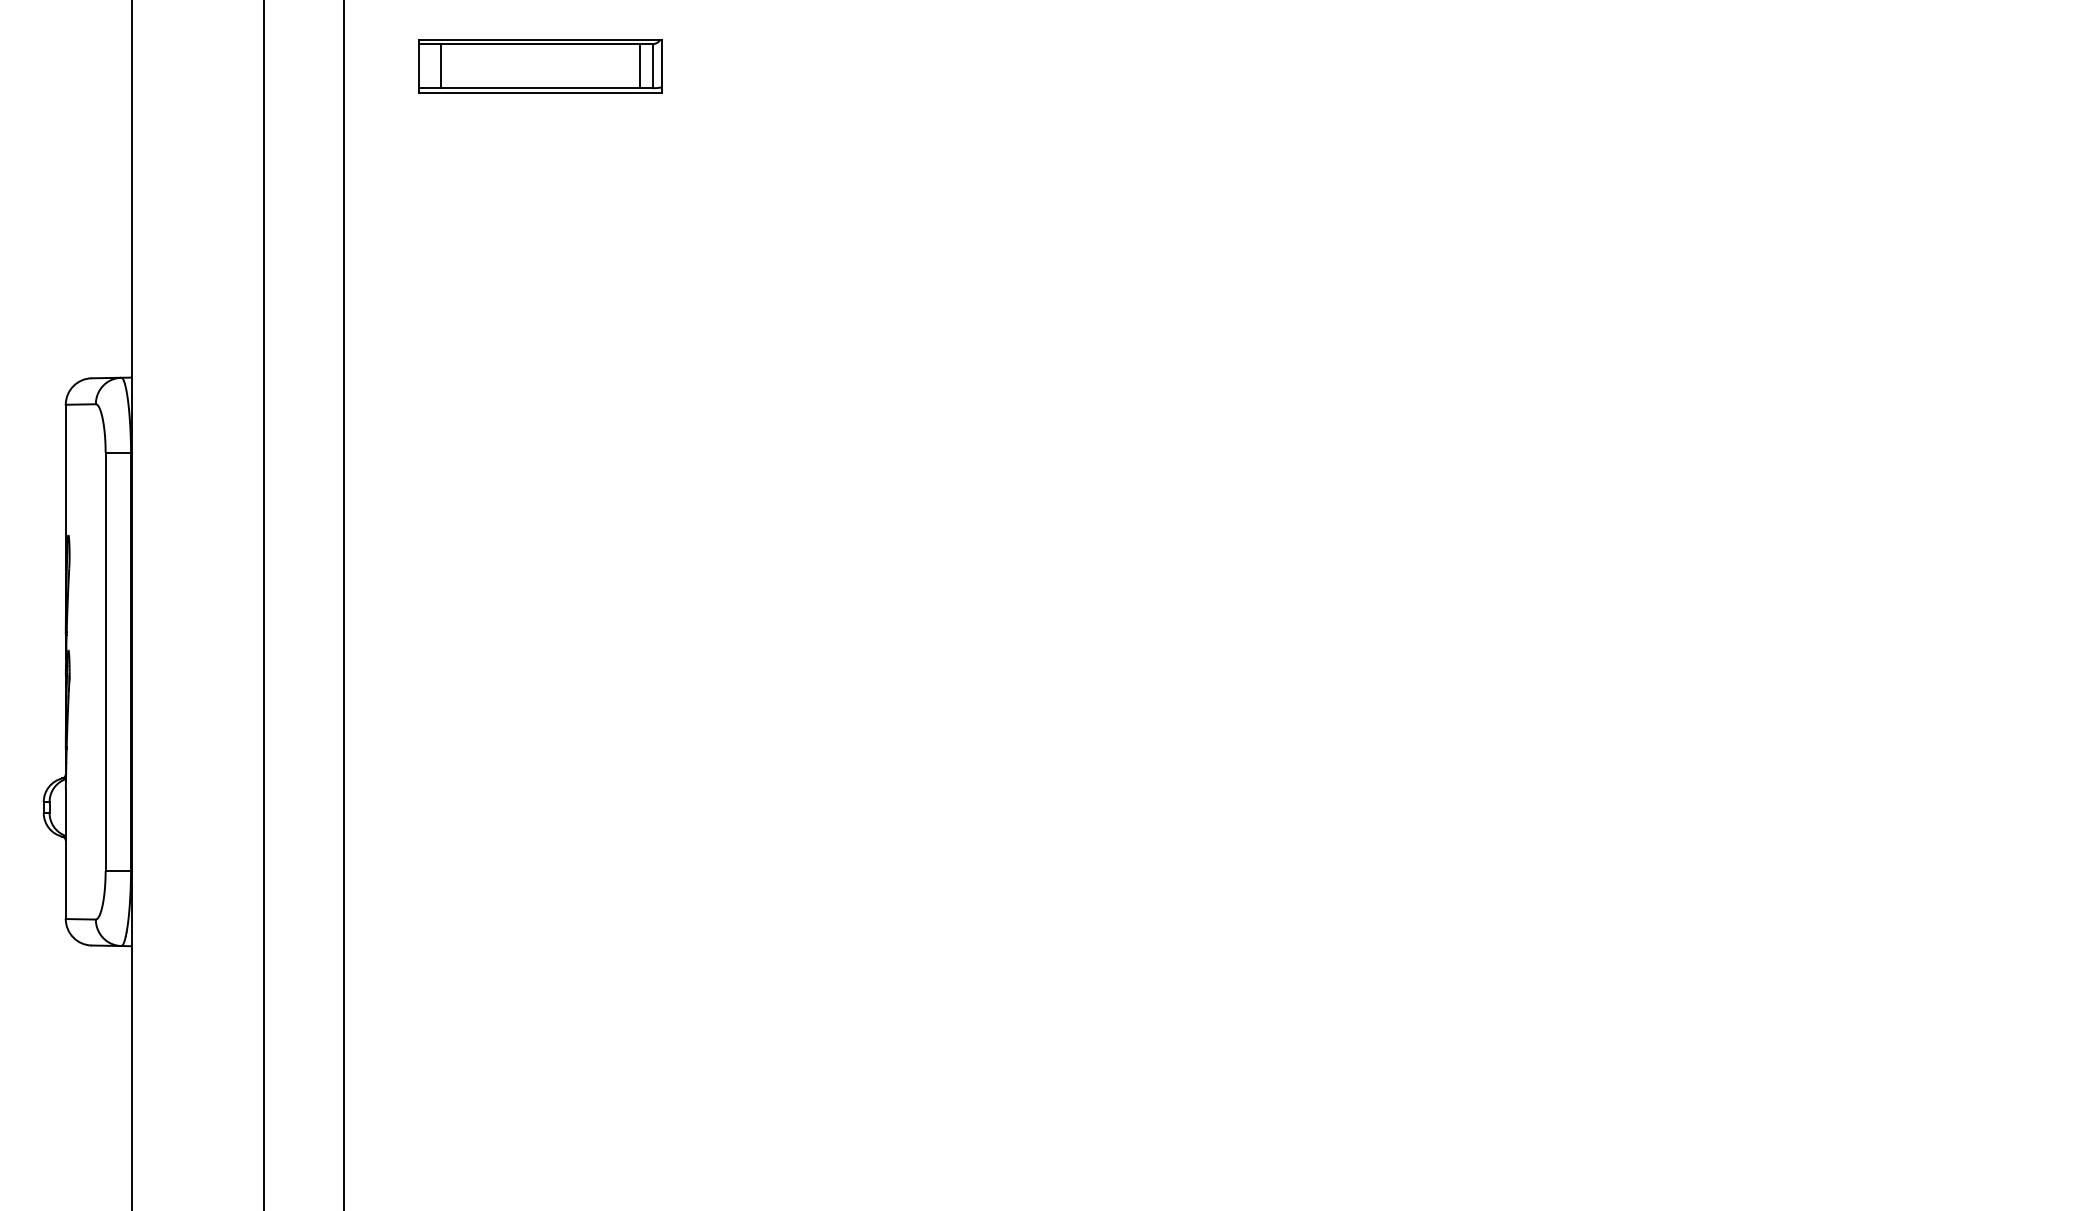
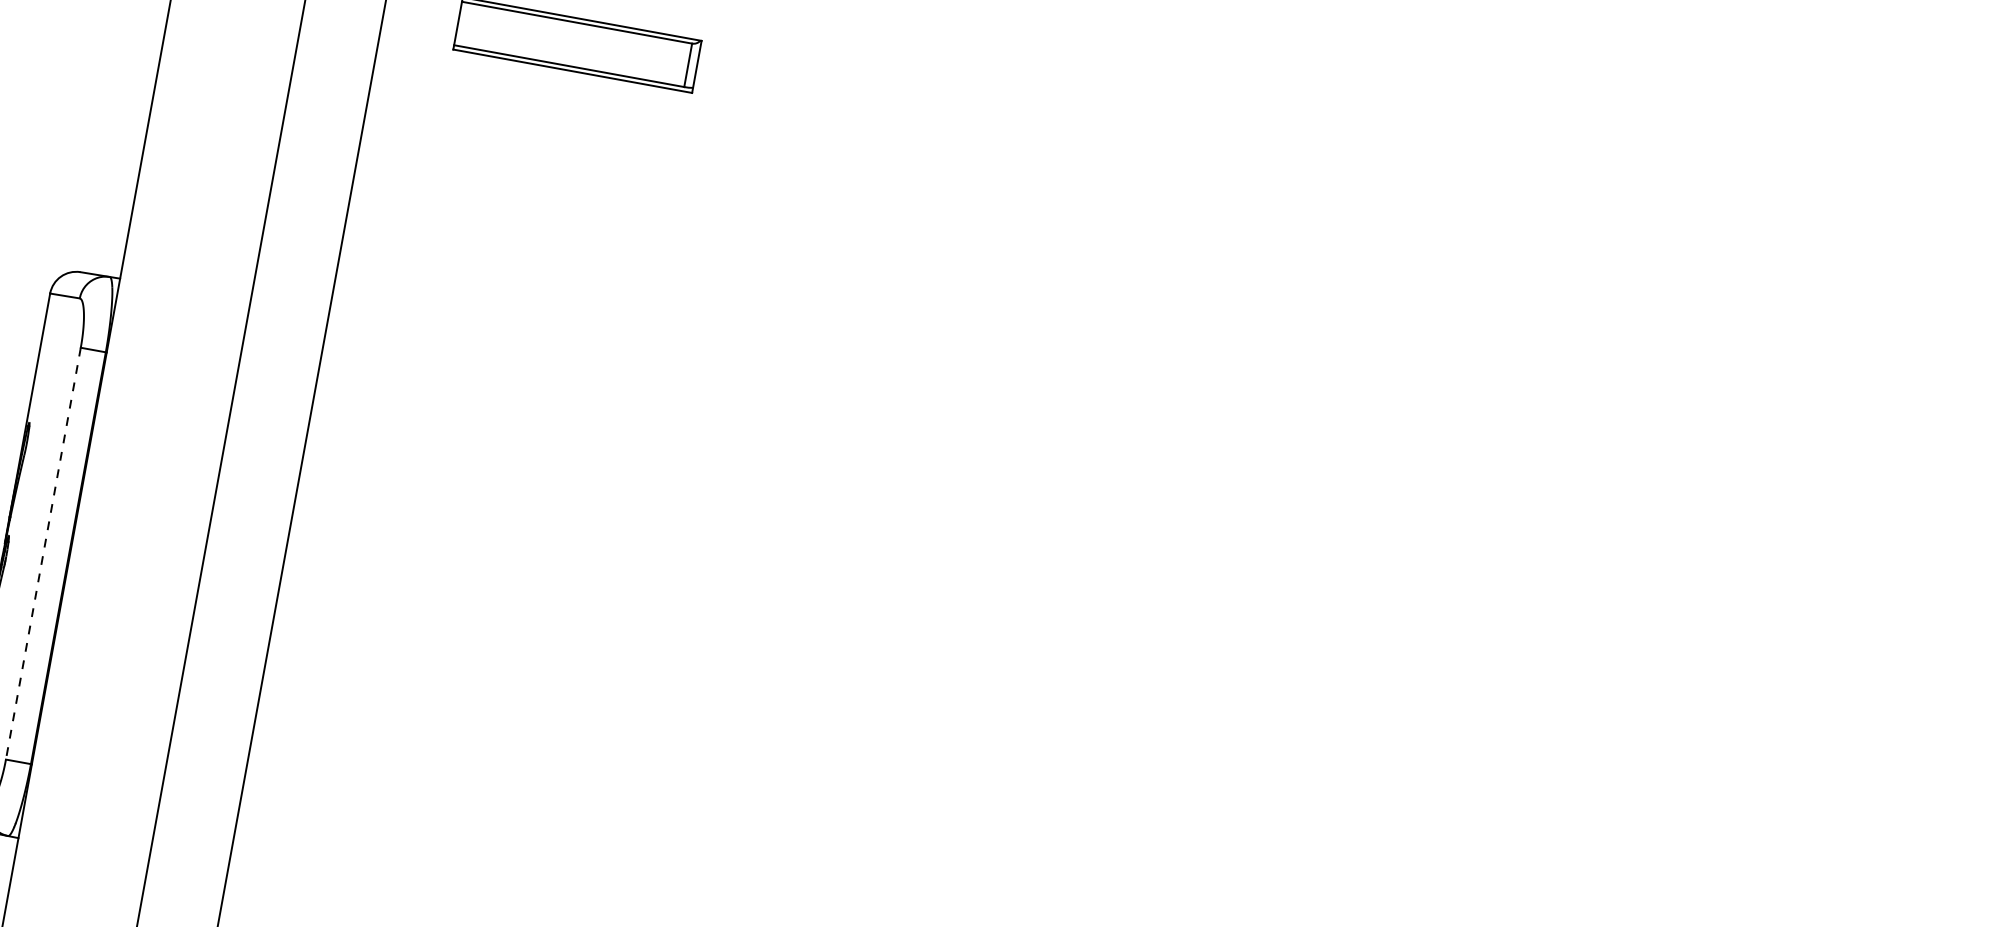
line: (440, 66) -> (479, 27), removed
line: (639, 66) -> (675, 63), removed
line: (105, 662) -> (43, 554), solid -> dashed

